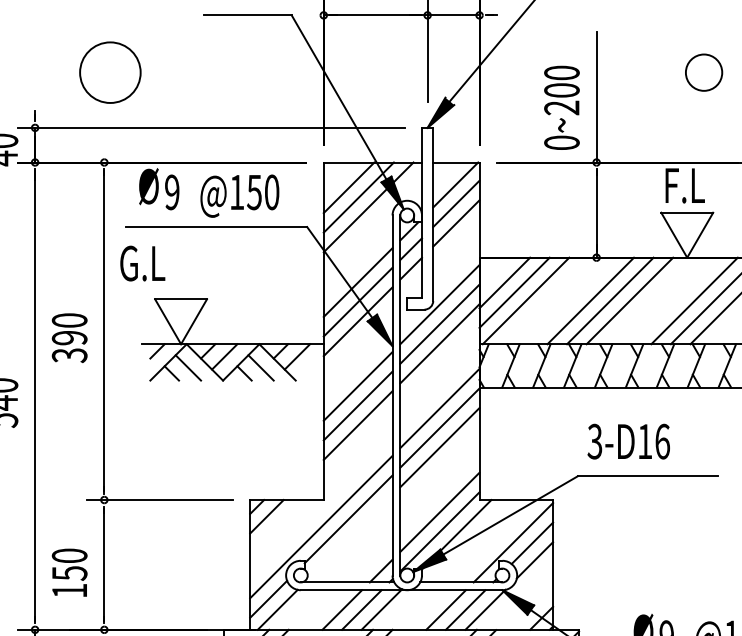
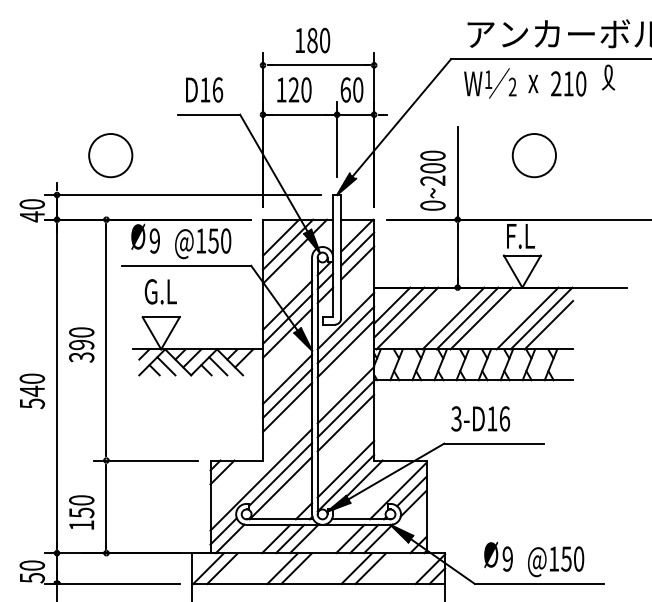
circle: (704, 72) -> (534, 155), size x1.67
text: (142, 263) -> (160, 291), moved
line: (348, 537) -> (280, 487), added

